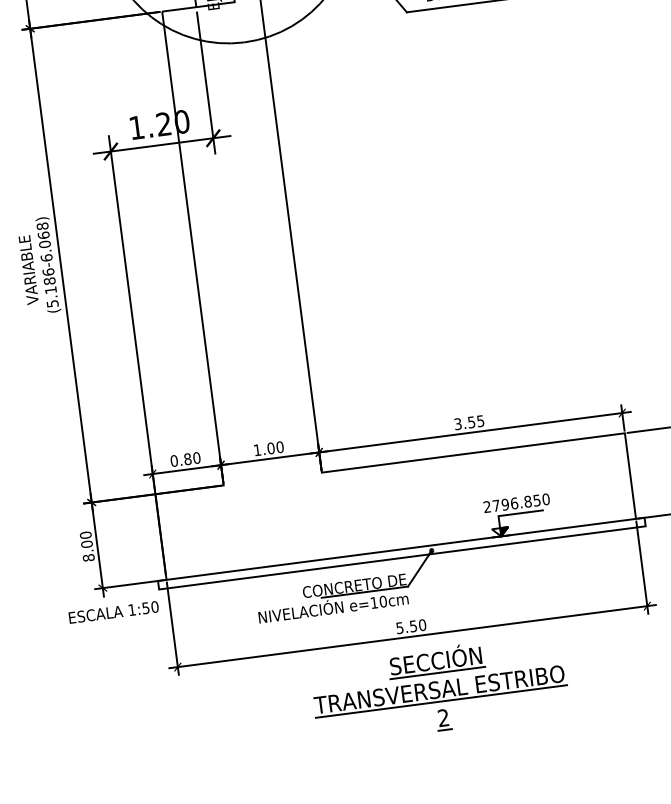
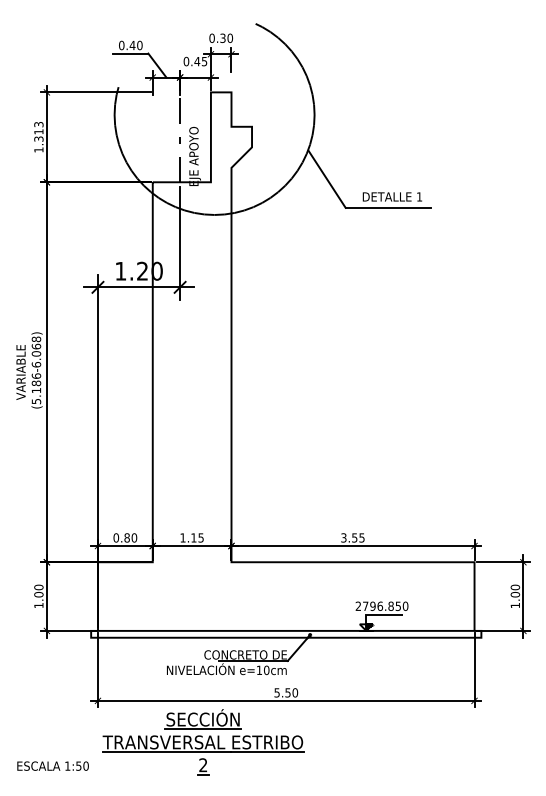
text: (275, 447) -> (197, 537), 1.00 -> 1.15
text: (88, 557) -> (38, 605), 8.00 -> 1.00
text: (112, 611) -> (52, 765), moved
part: (440, 689) -> (203, 742), moved

